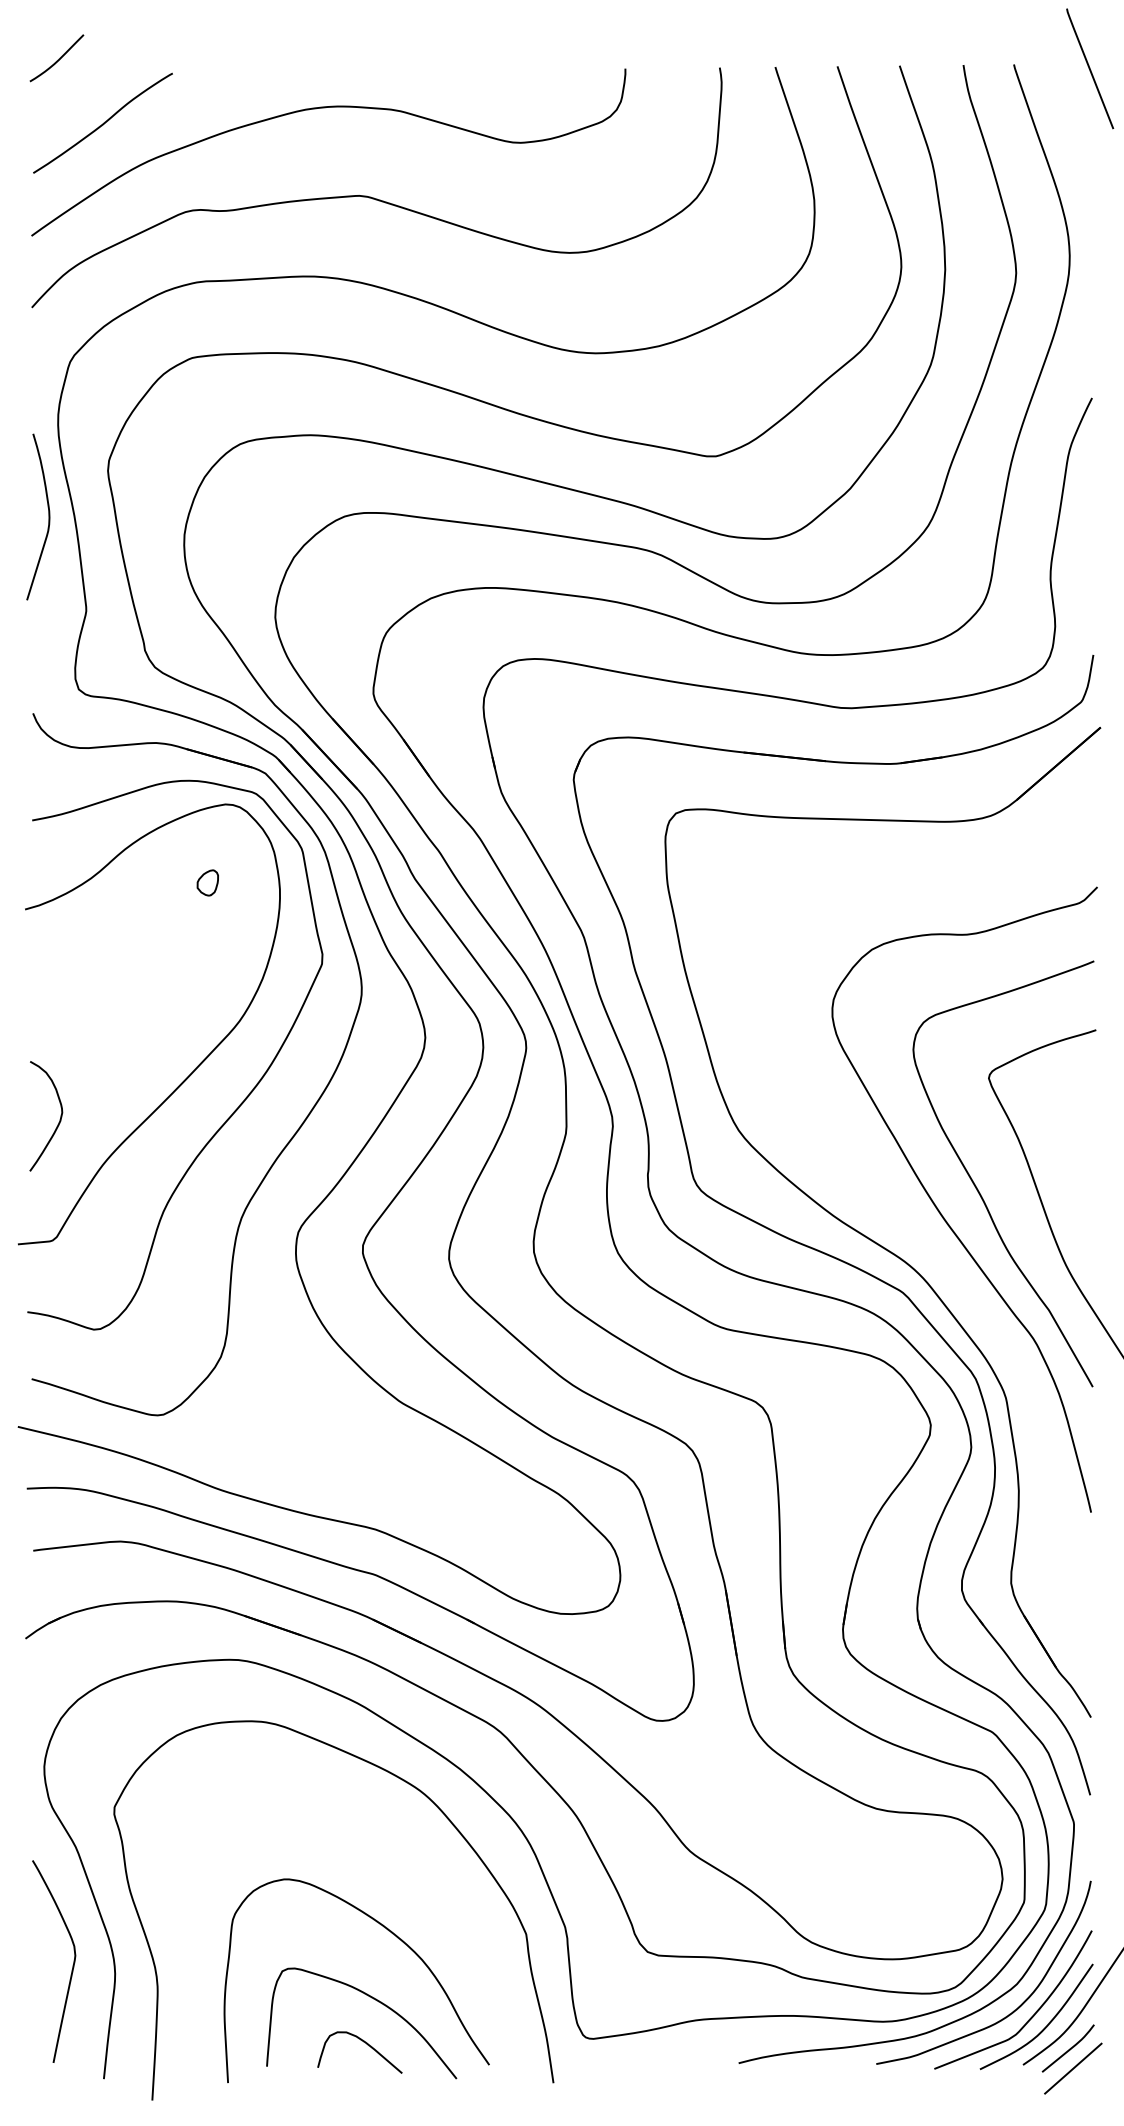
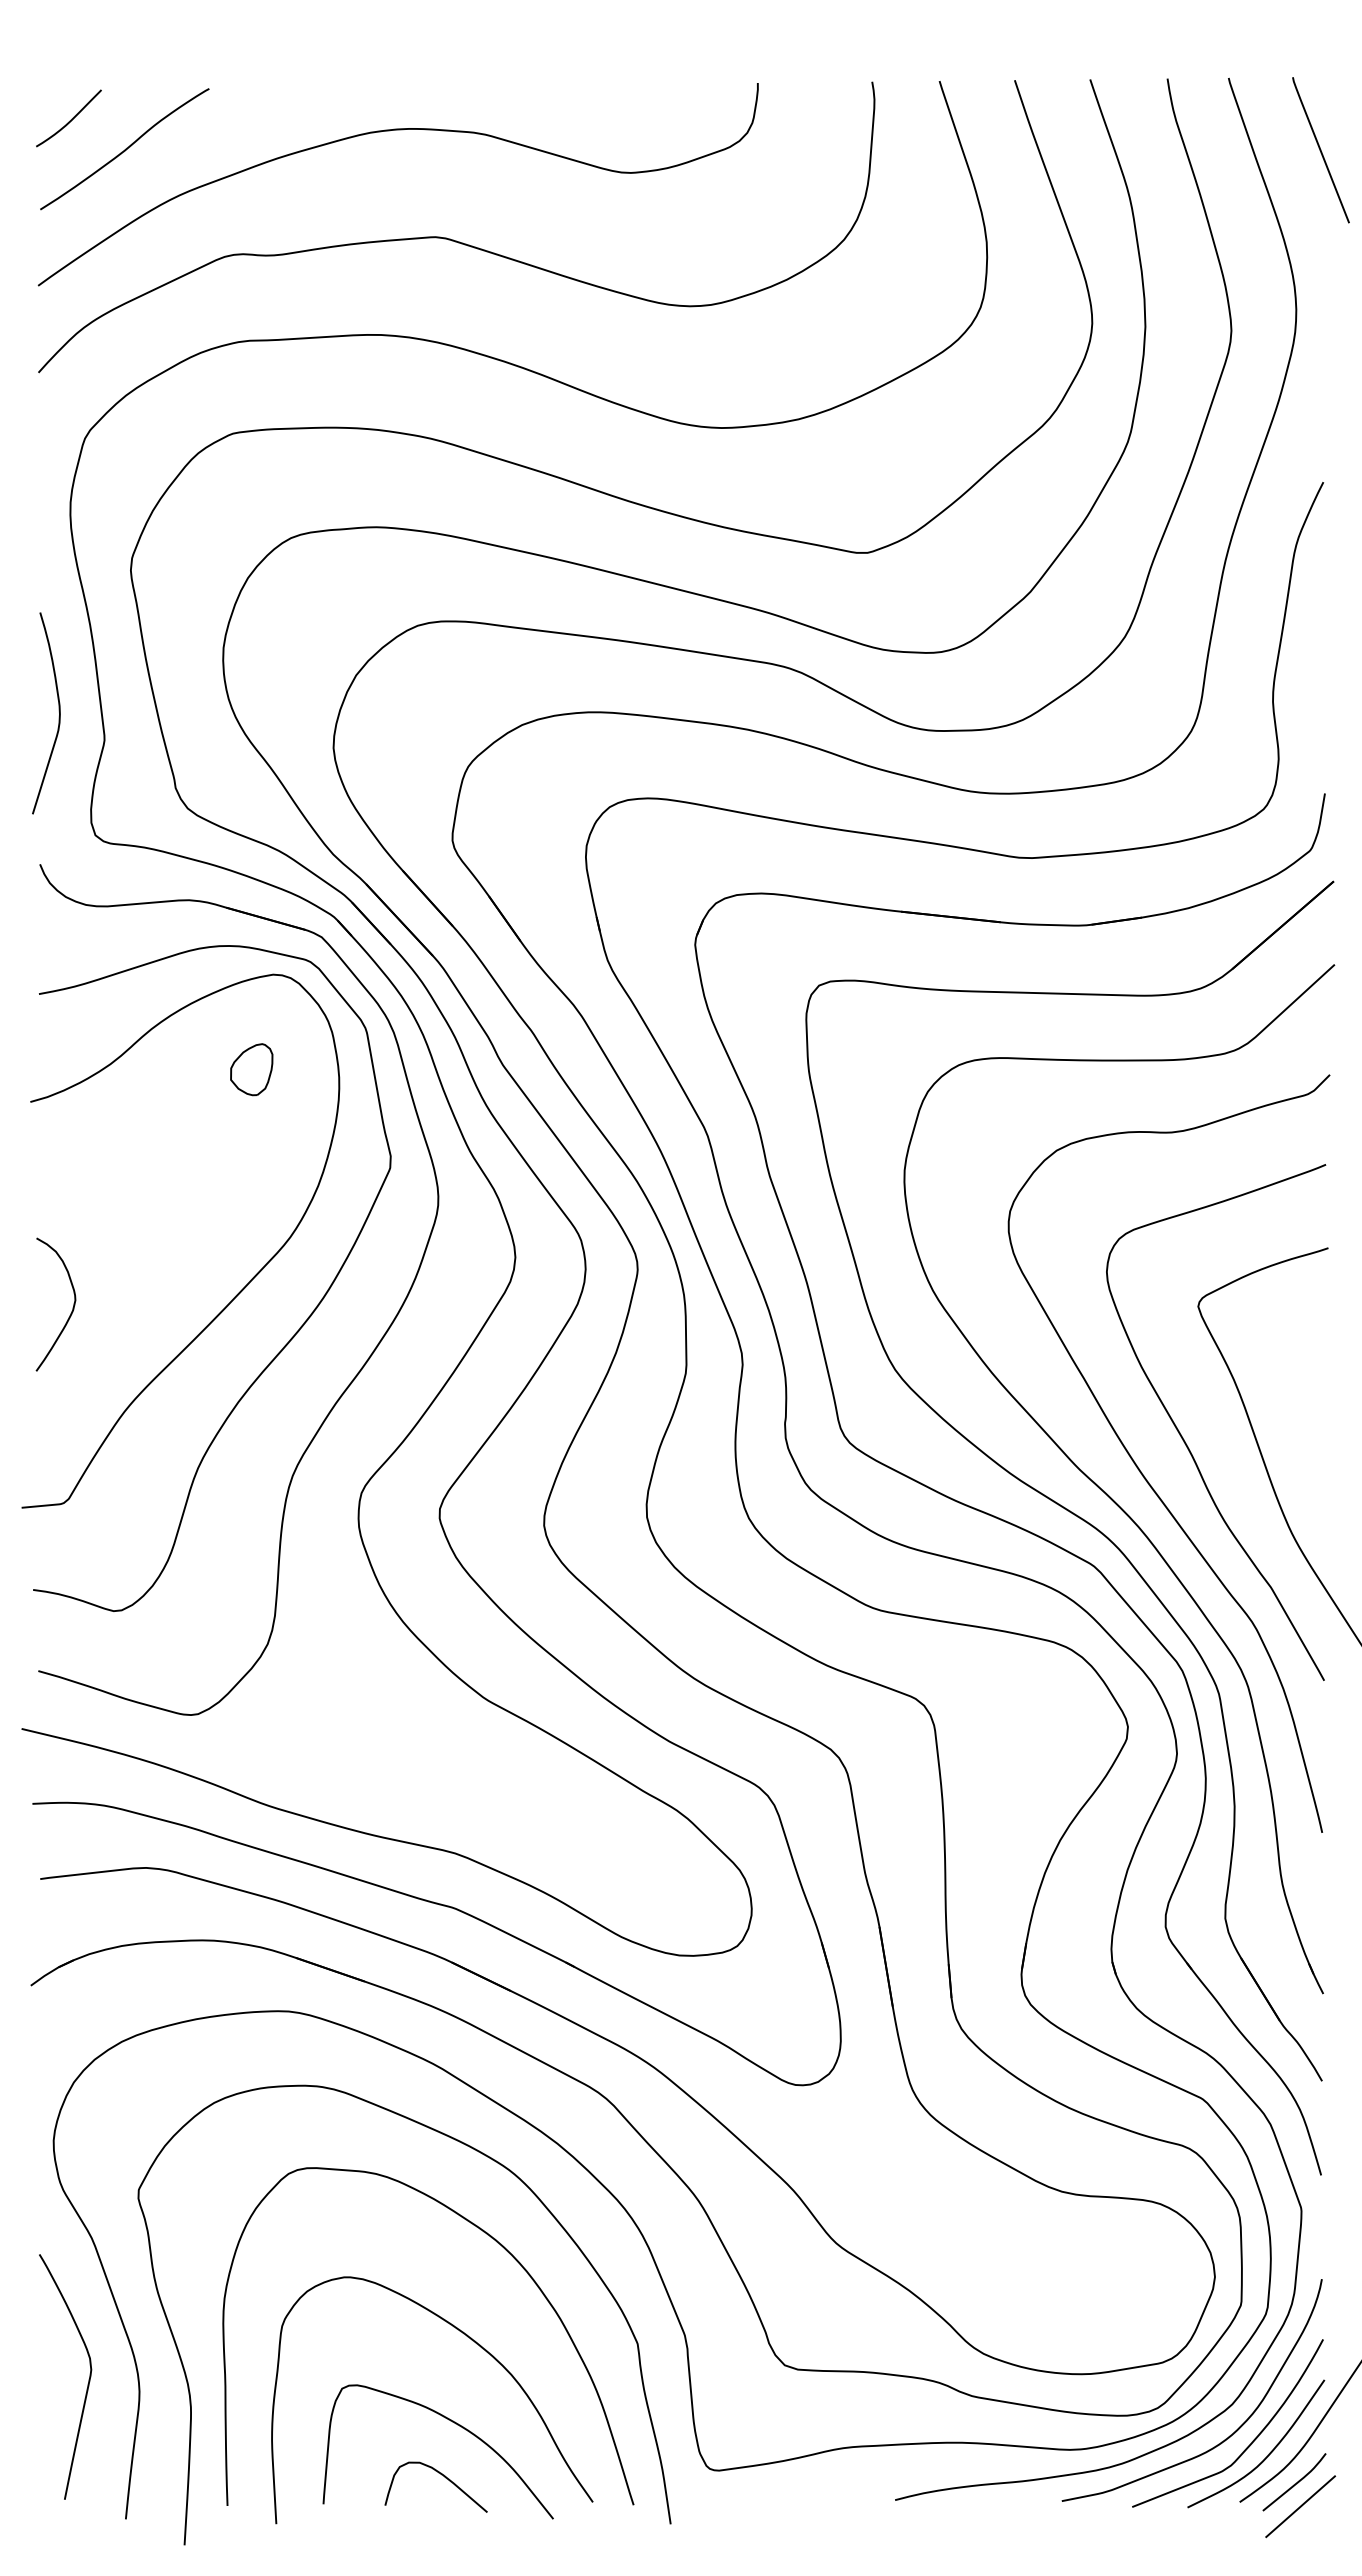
curve: (58, 59) -> (70, 119), moved
line: (1089, 69) -> (1320, 150), moved
curve: (48, 515) -> (58, 711), moved
part: (207, 882) -> (251, 1069), size x1.67
curve: (59, 1118) -> (72, 1307), moved
part: (913, 1231) -> (1106, 1492), added
curve: (420, 1860) -> (509, 2254), added

